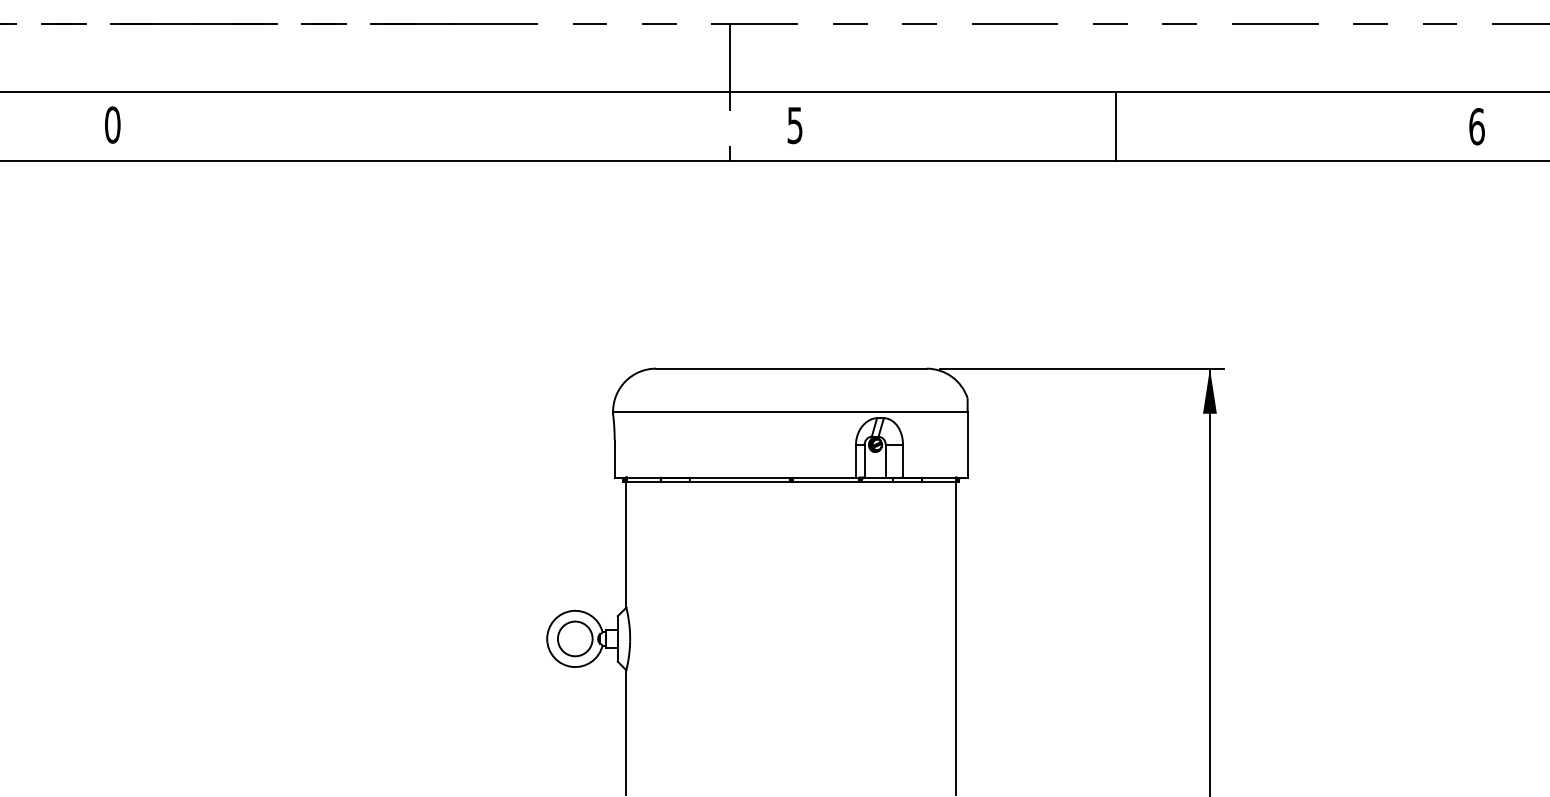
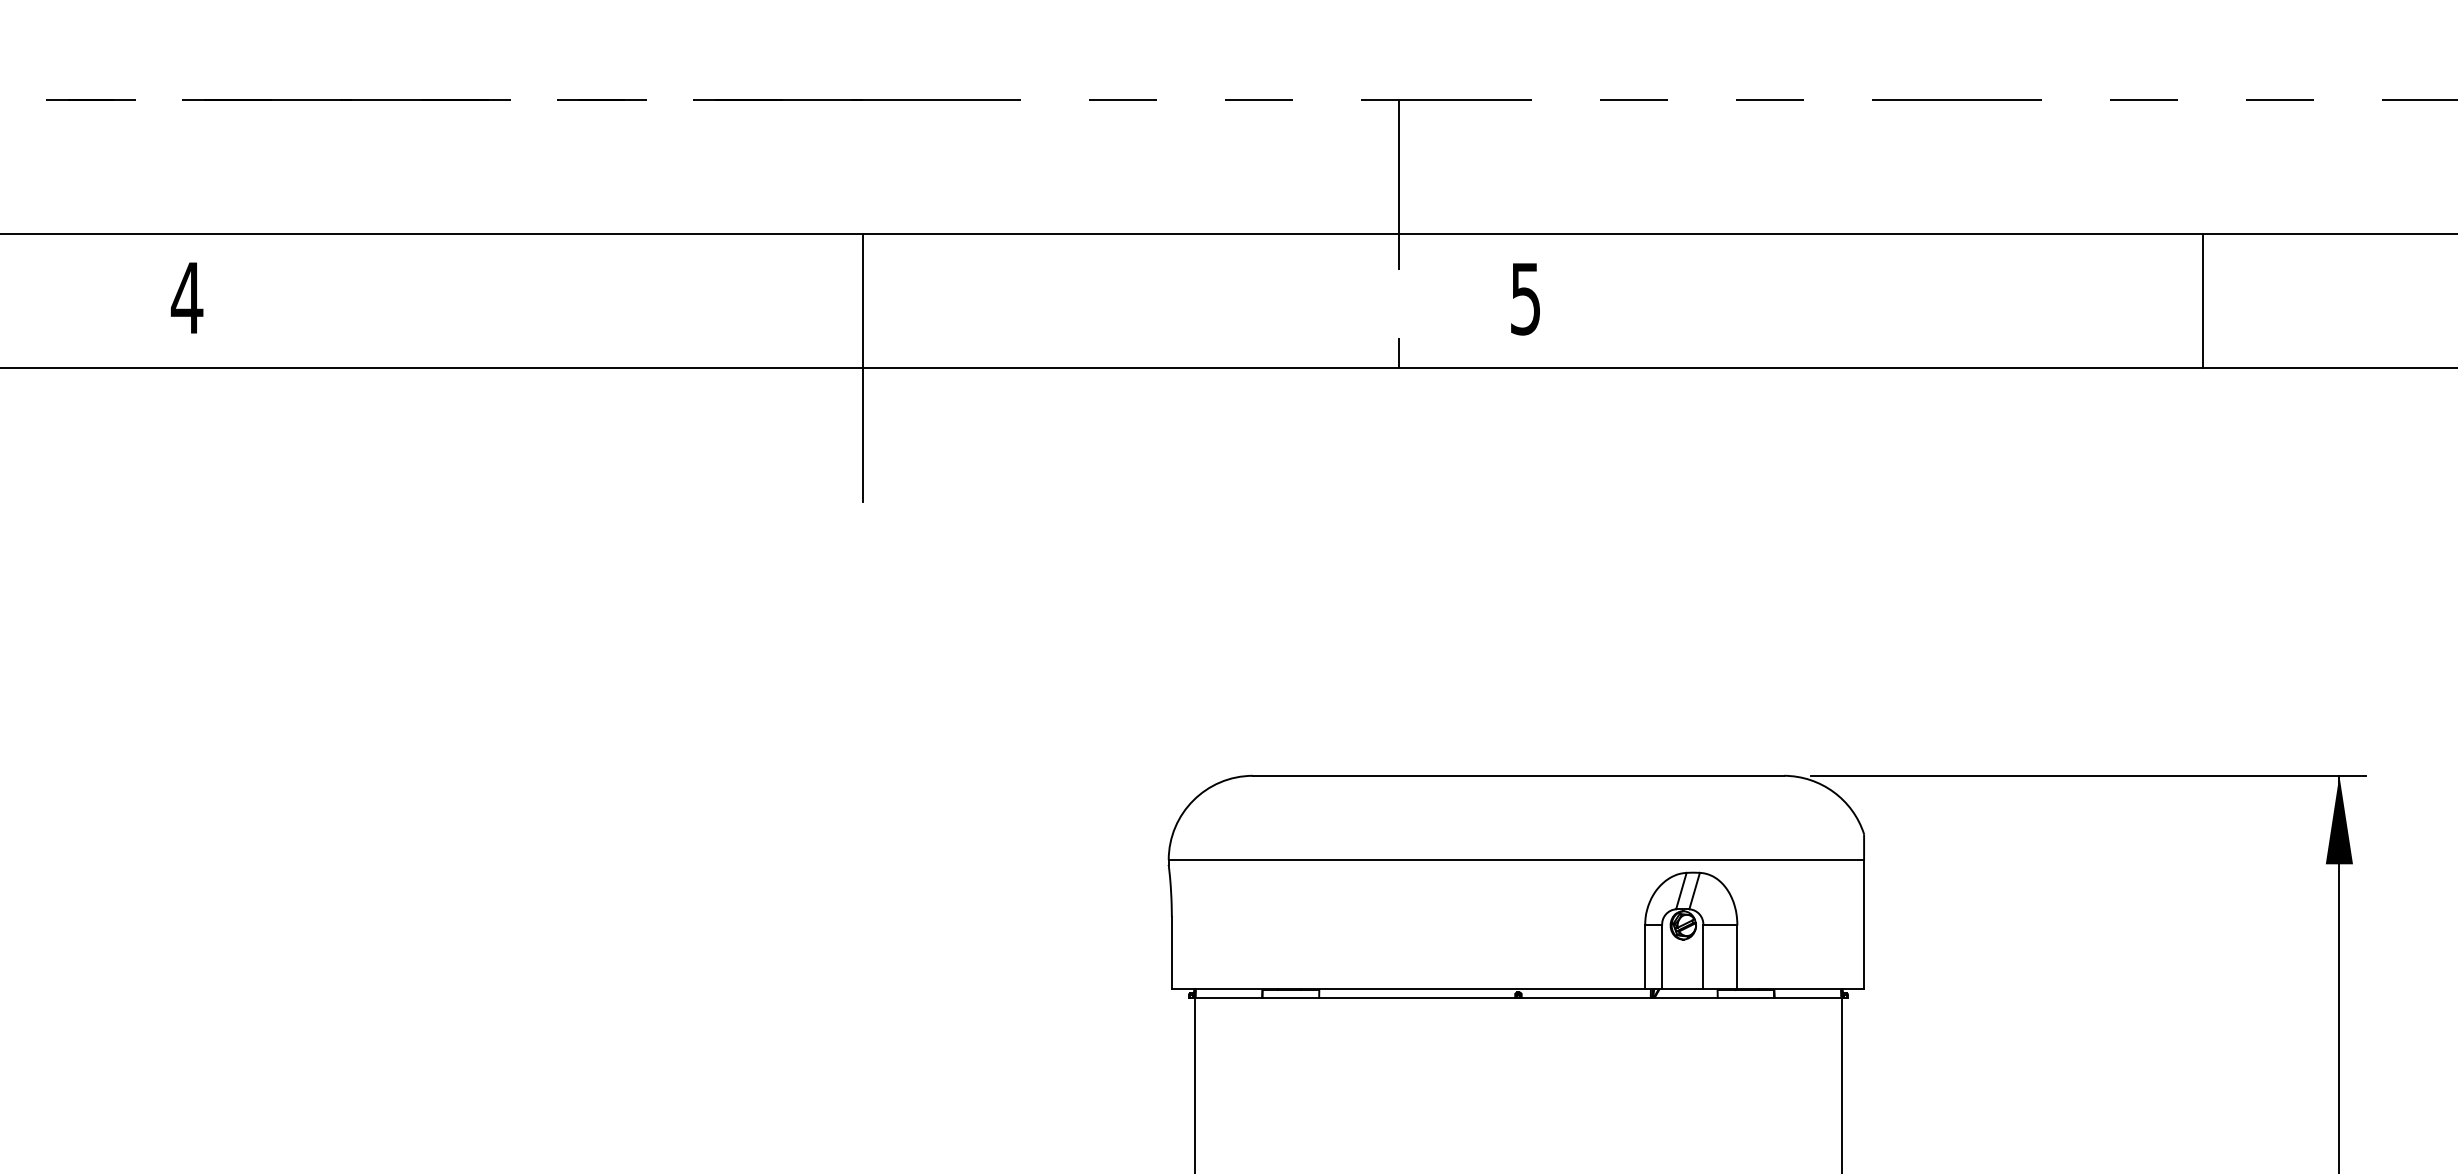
text: (112, 124) -> (186, 296), 0 -> 4
line: (1116, 126) -> (2203, 300), moved
line: (457, 160) -> (863, 367), added

